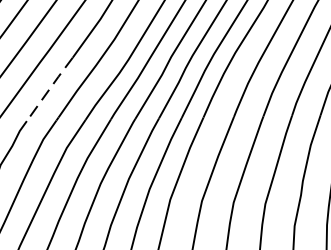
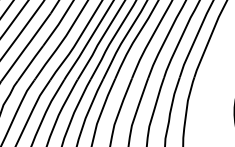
line: (49, 89) -> (30, 63), dashed -> solid

